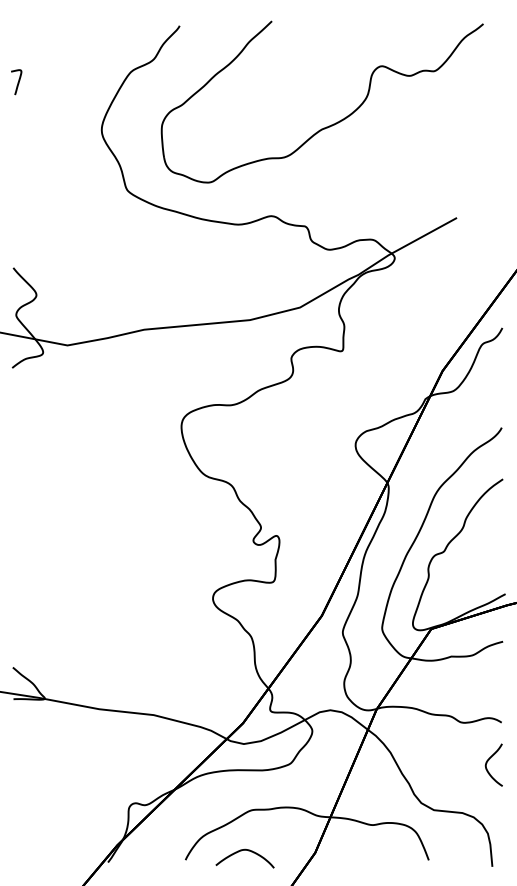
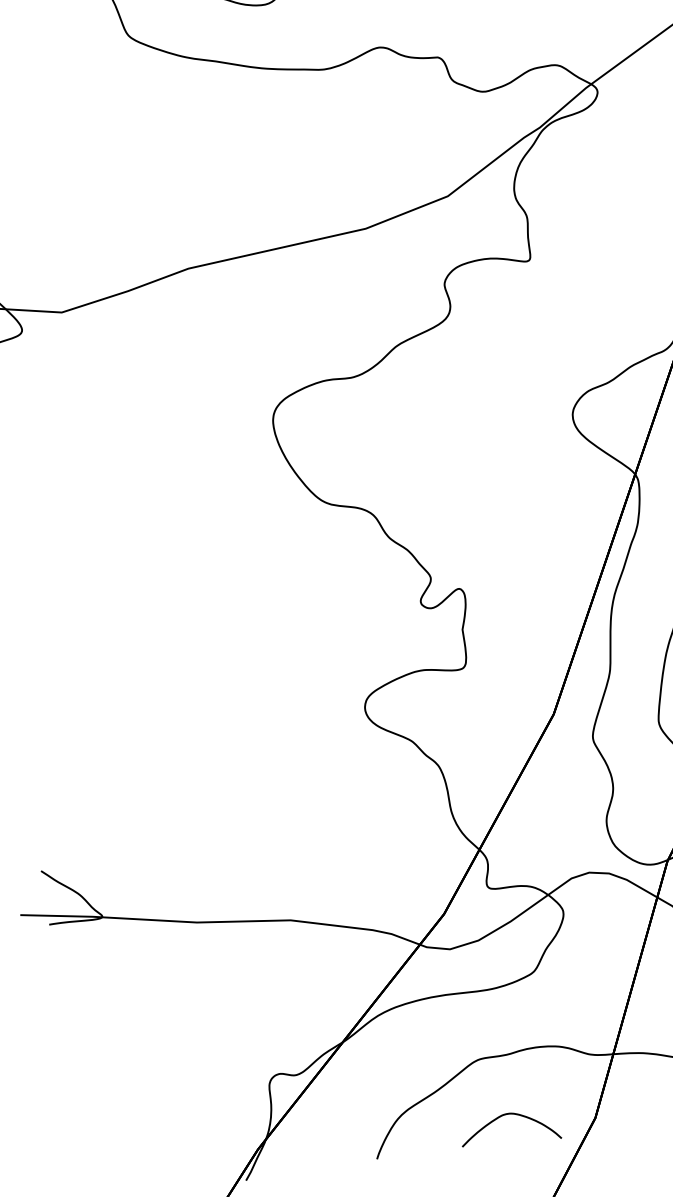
curve: (241, 851) -> (502, 1117), moved

